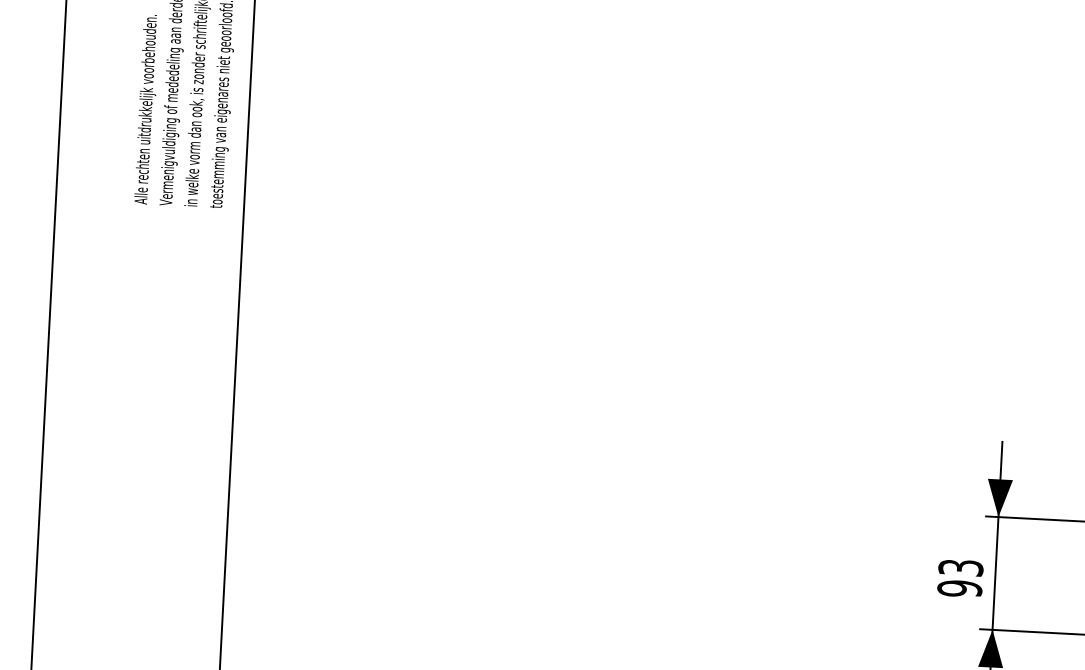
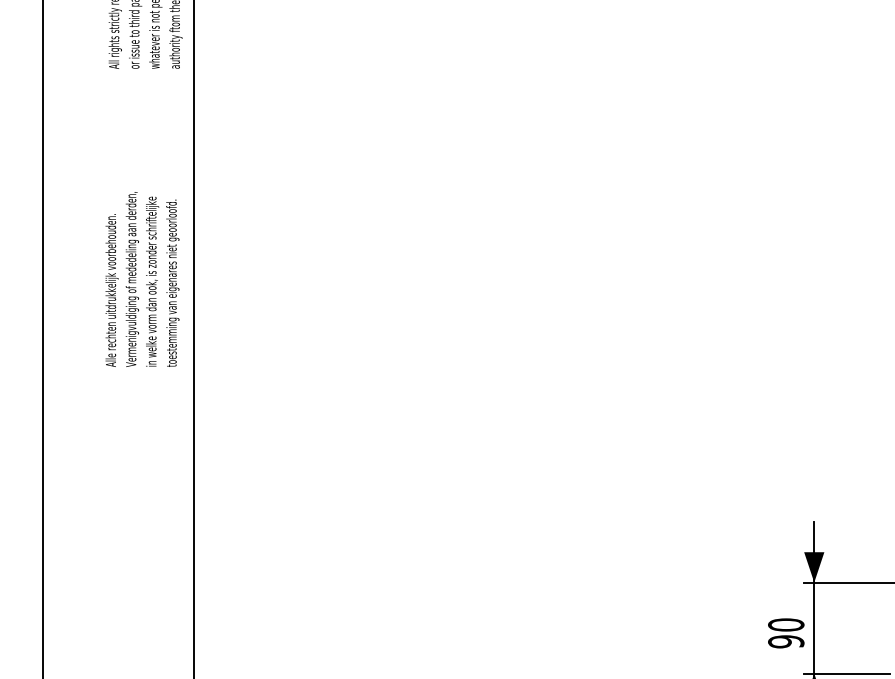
text: (961, 567) -> (786, 624), 93 -> 90

